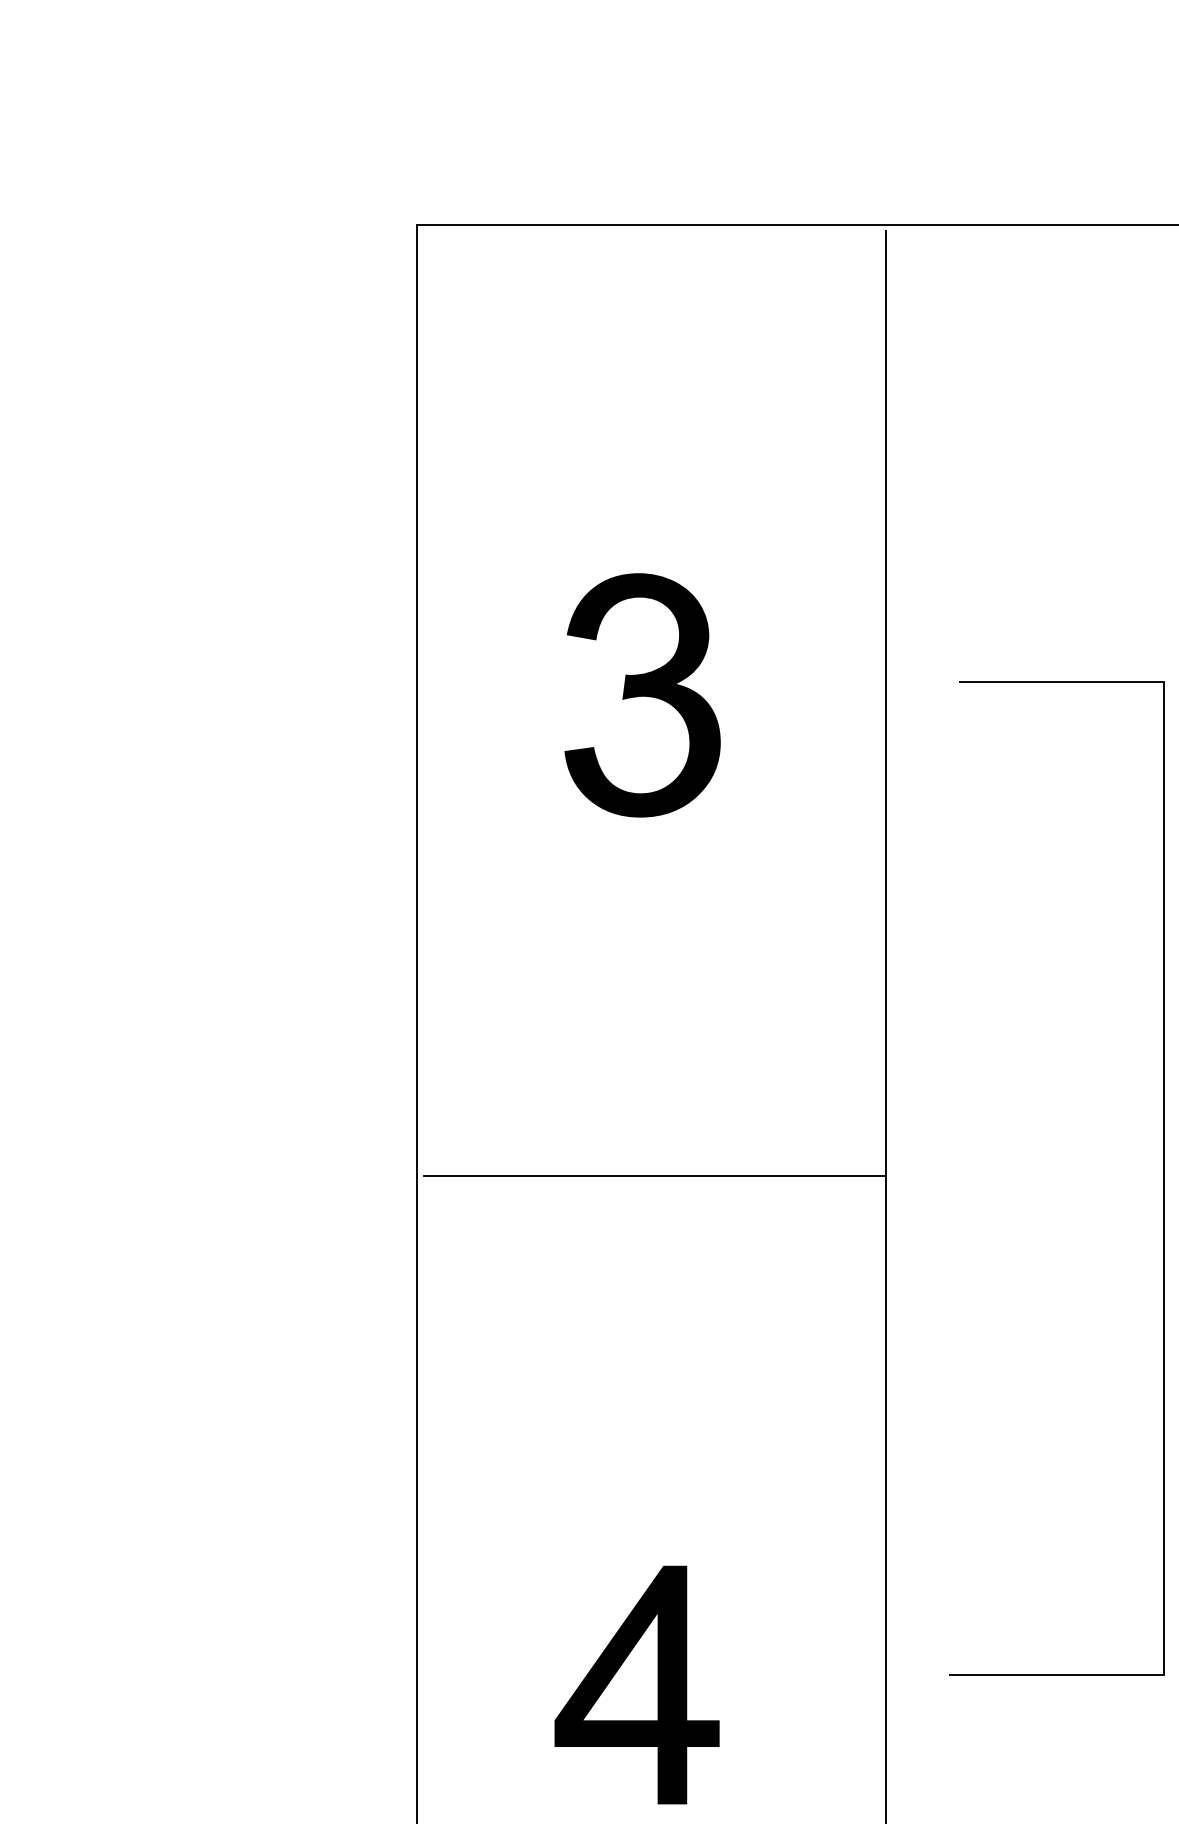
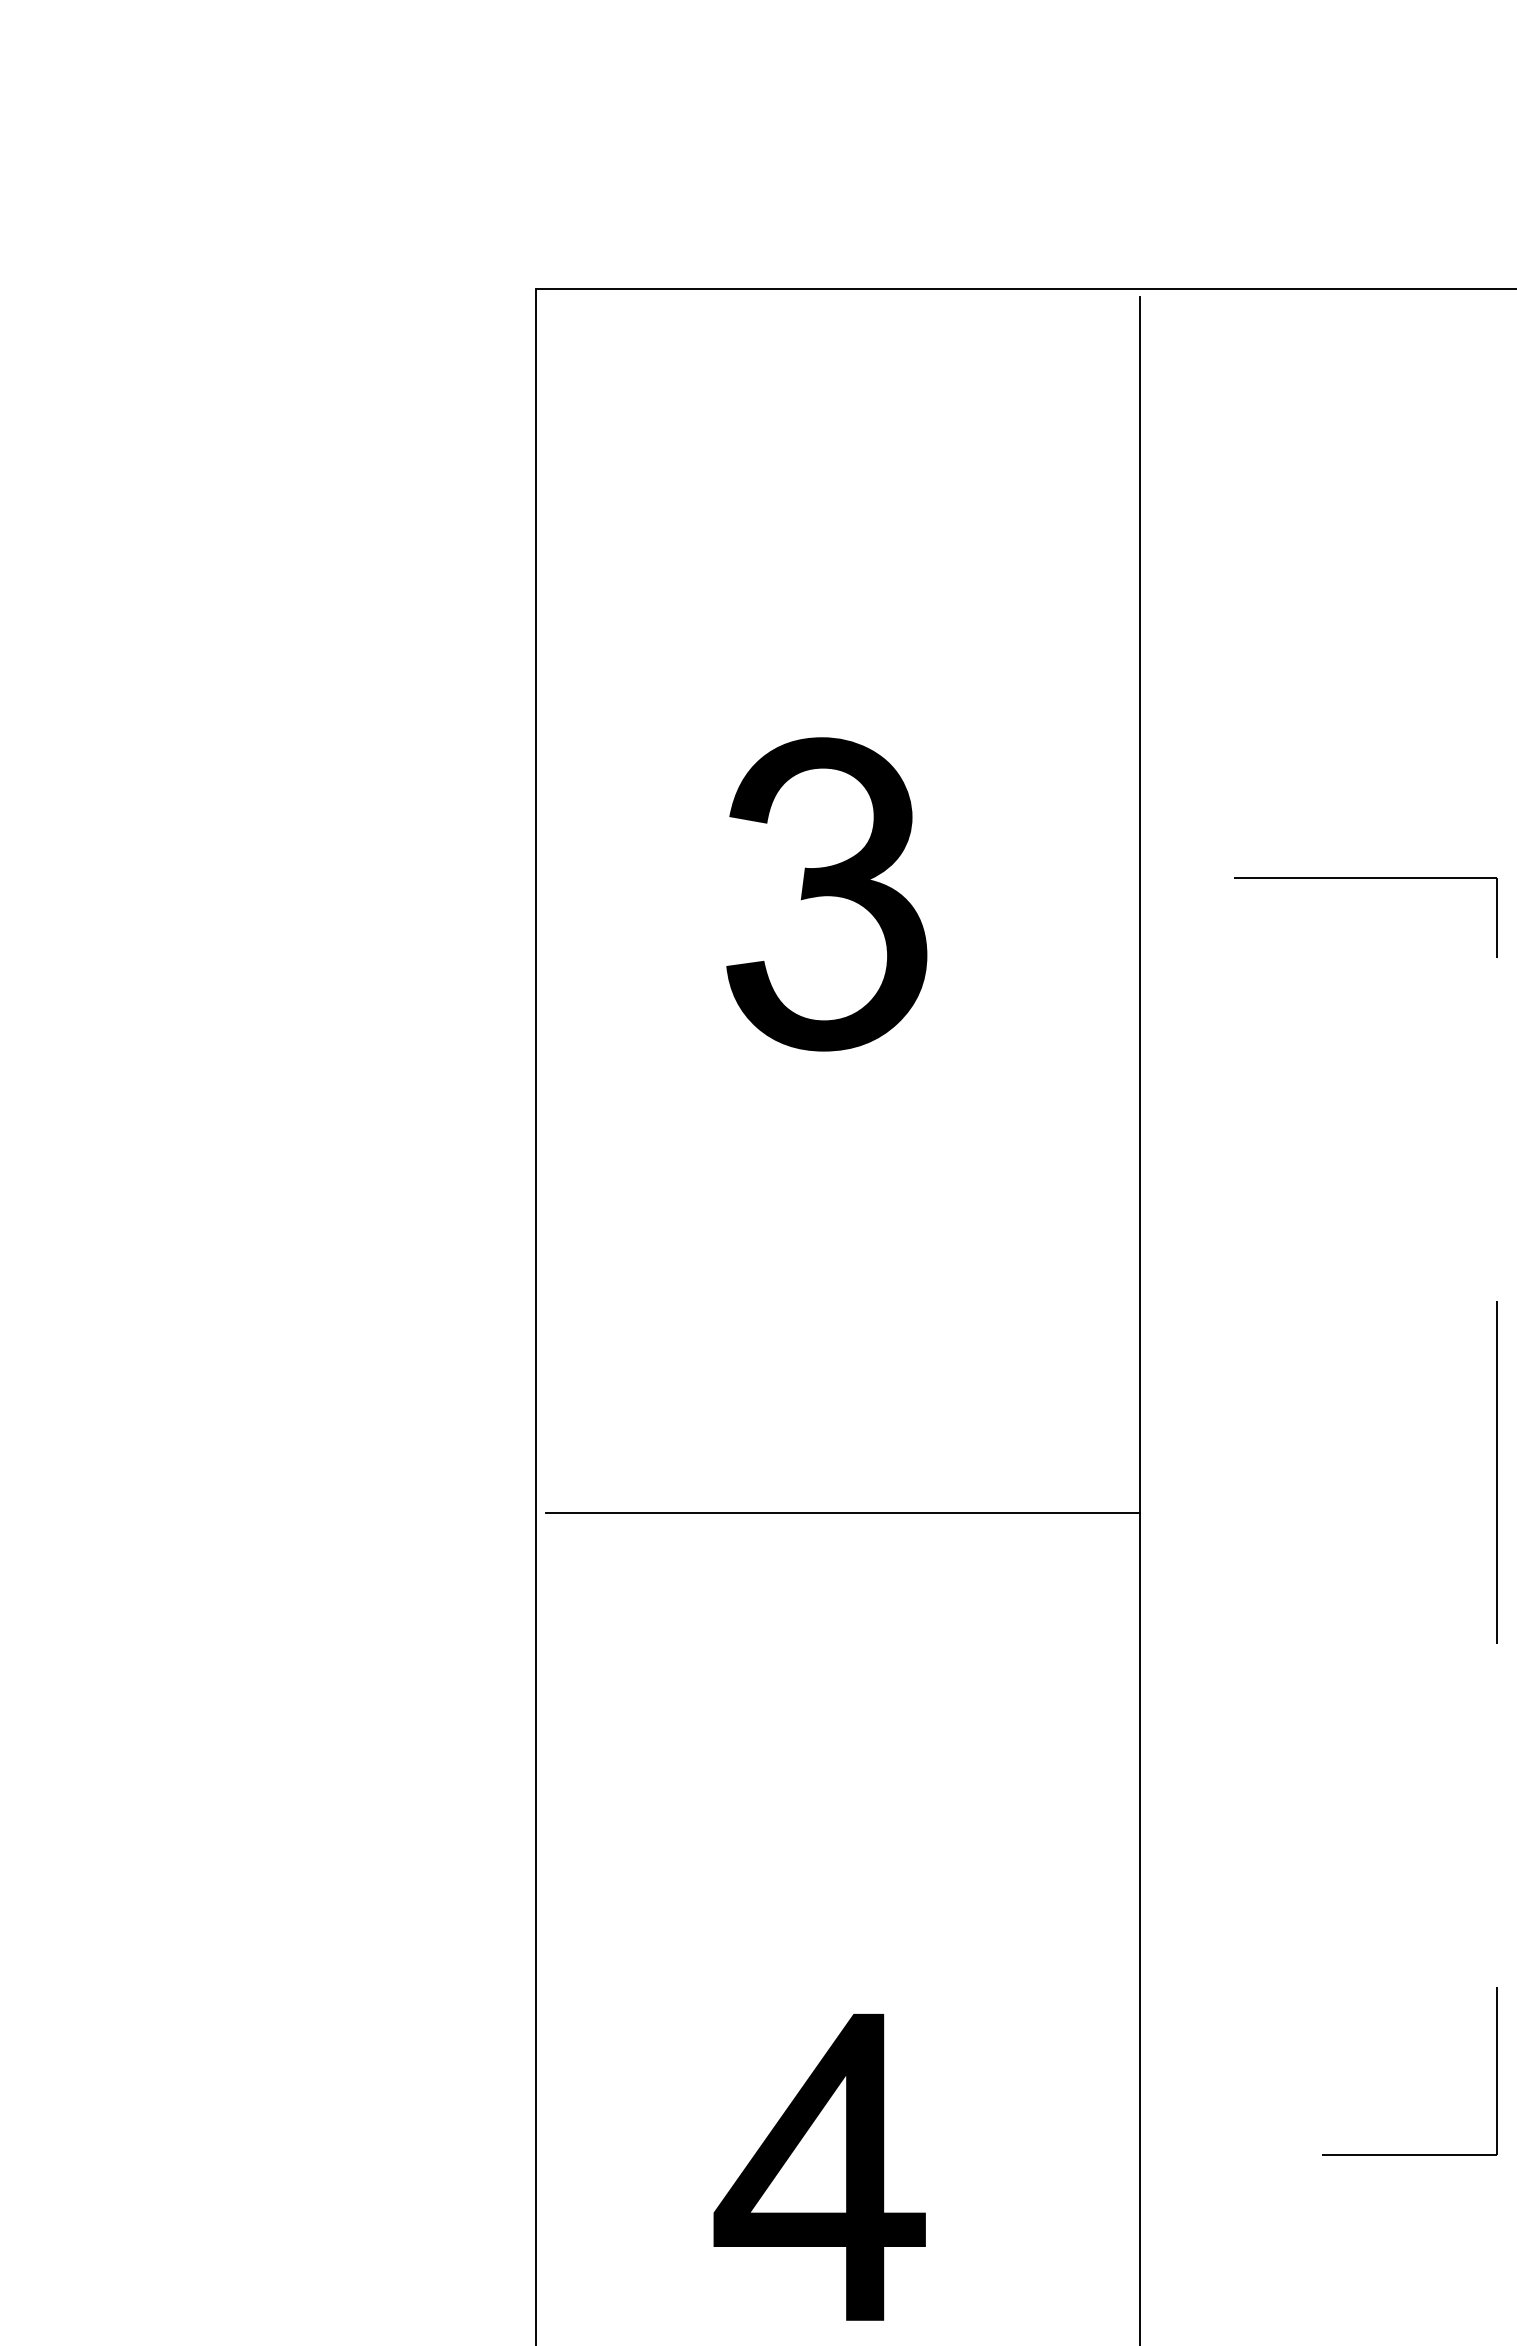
line: (1164, 1183) -> (1497, 1522), solid -> dashed

